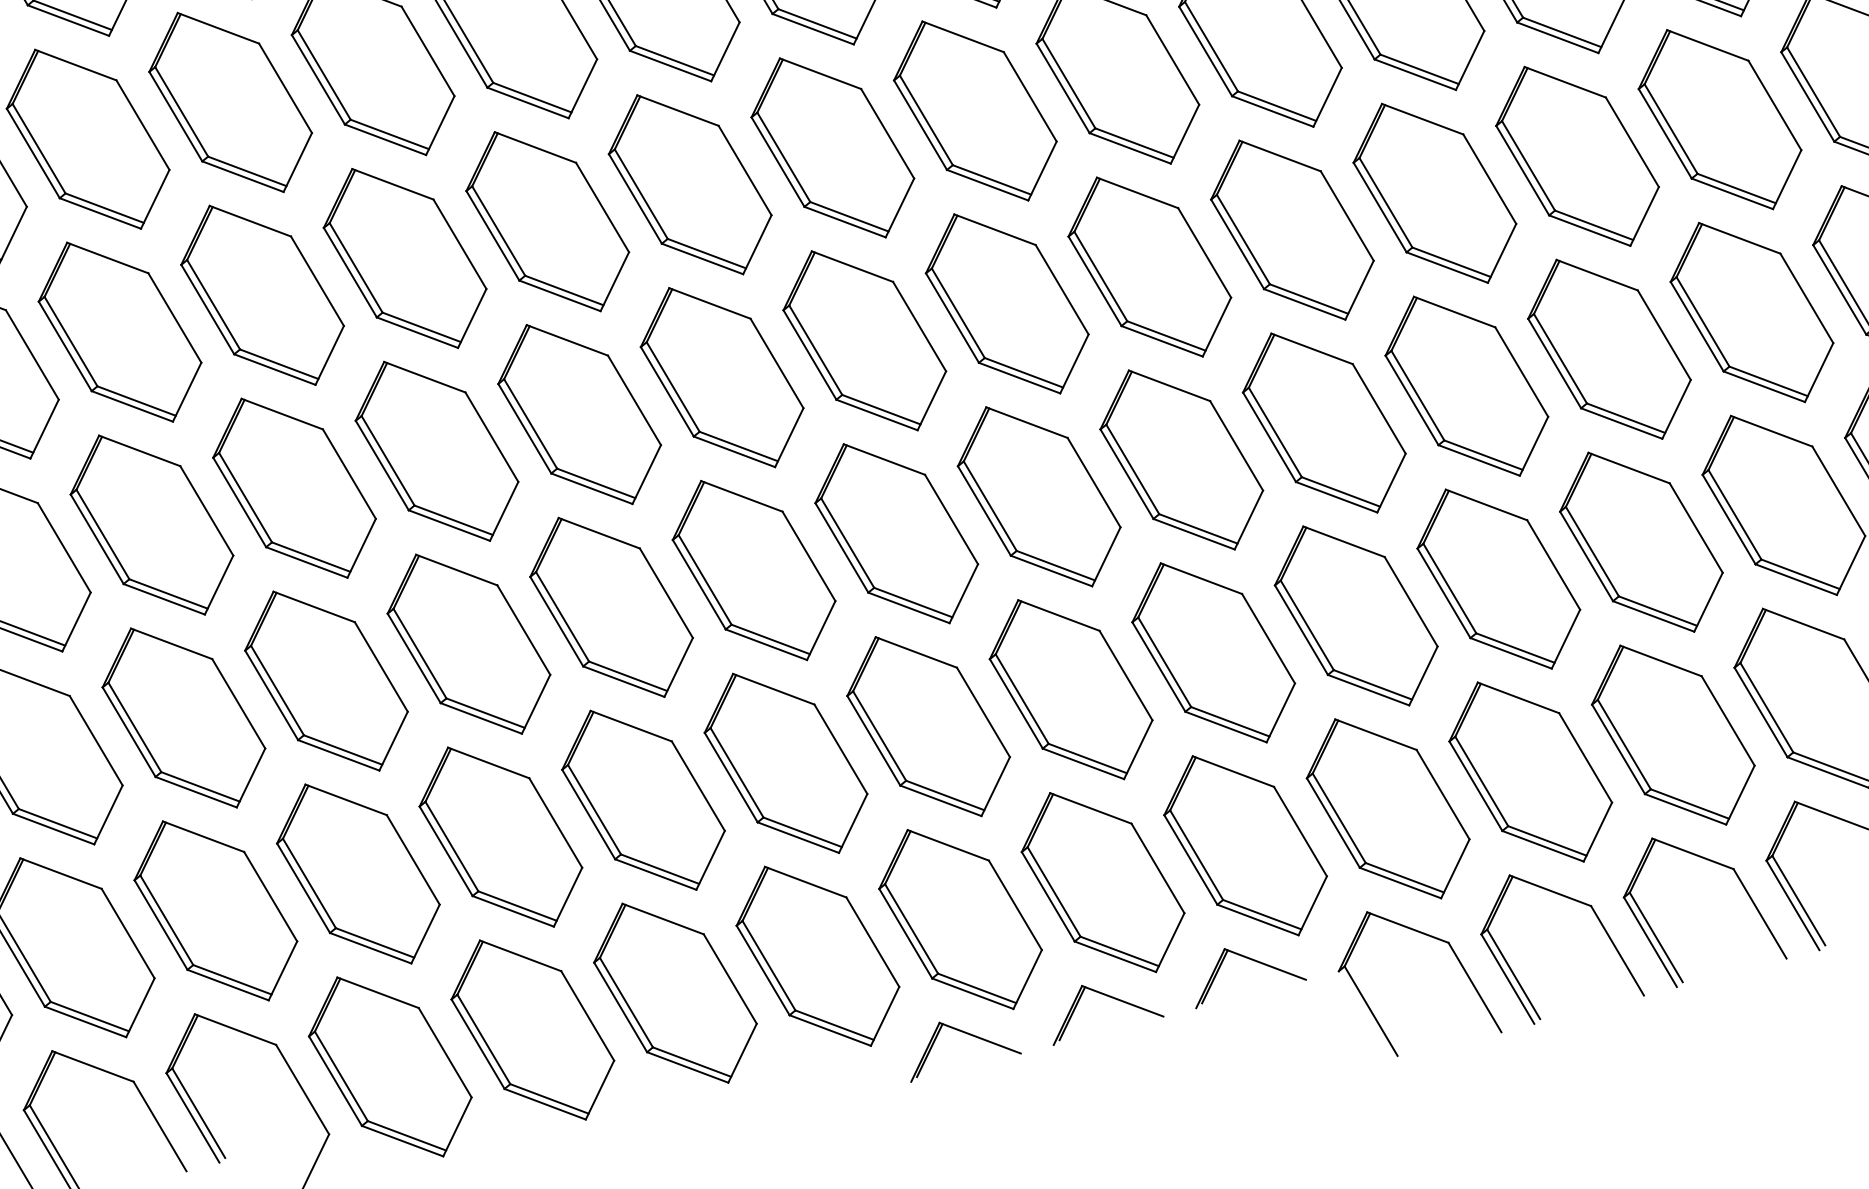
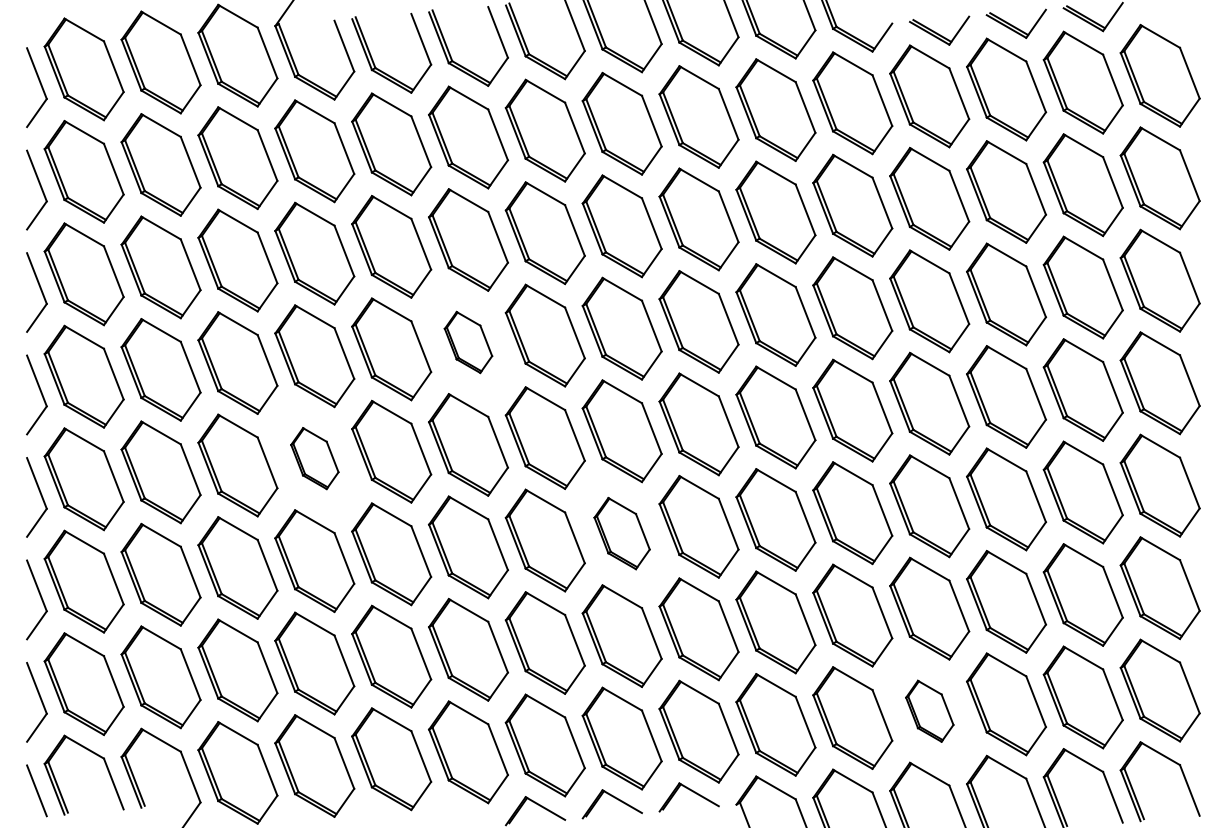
part: (690, 184) -> (468, 342), size x0.6
part: (436, 451) -> (314, 458), size x0.6
part: (1037, 496) -> (621, 533), size x0.7
part: (1673, 735) -> (929, 711), size x0.6

